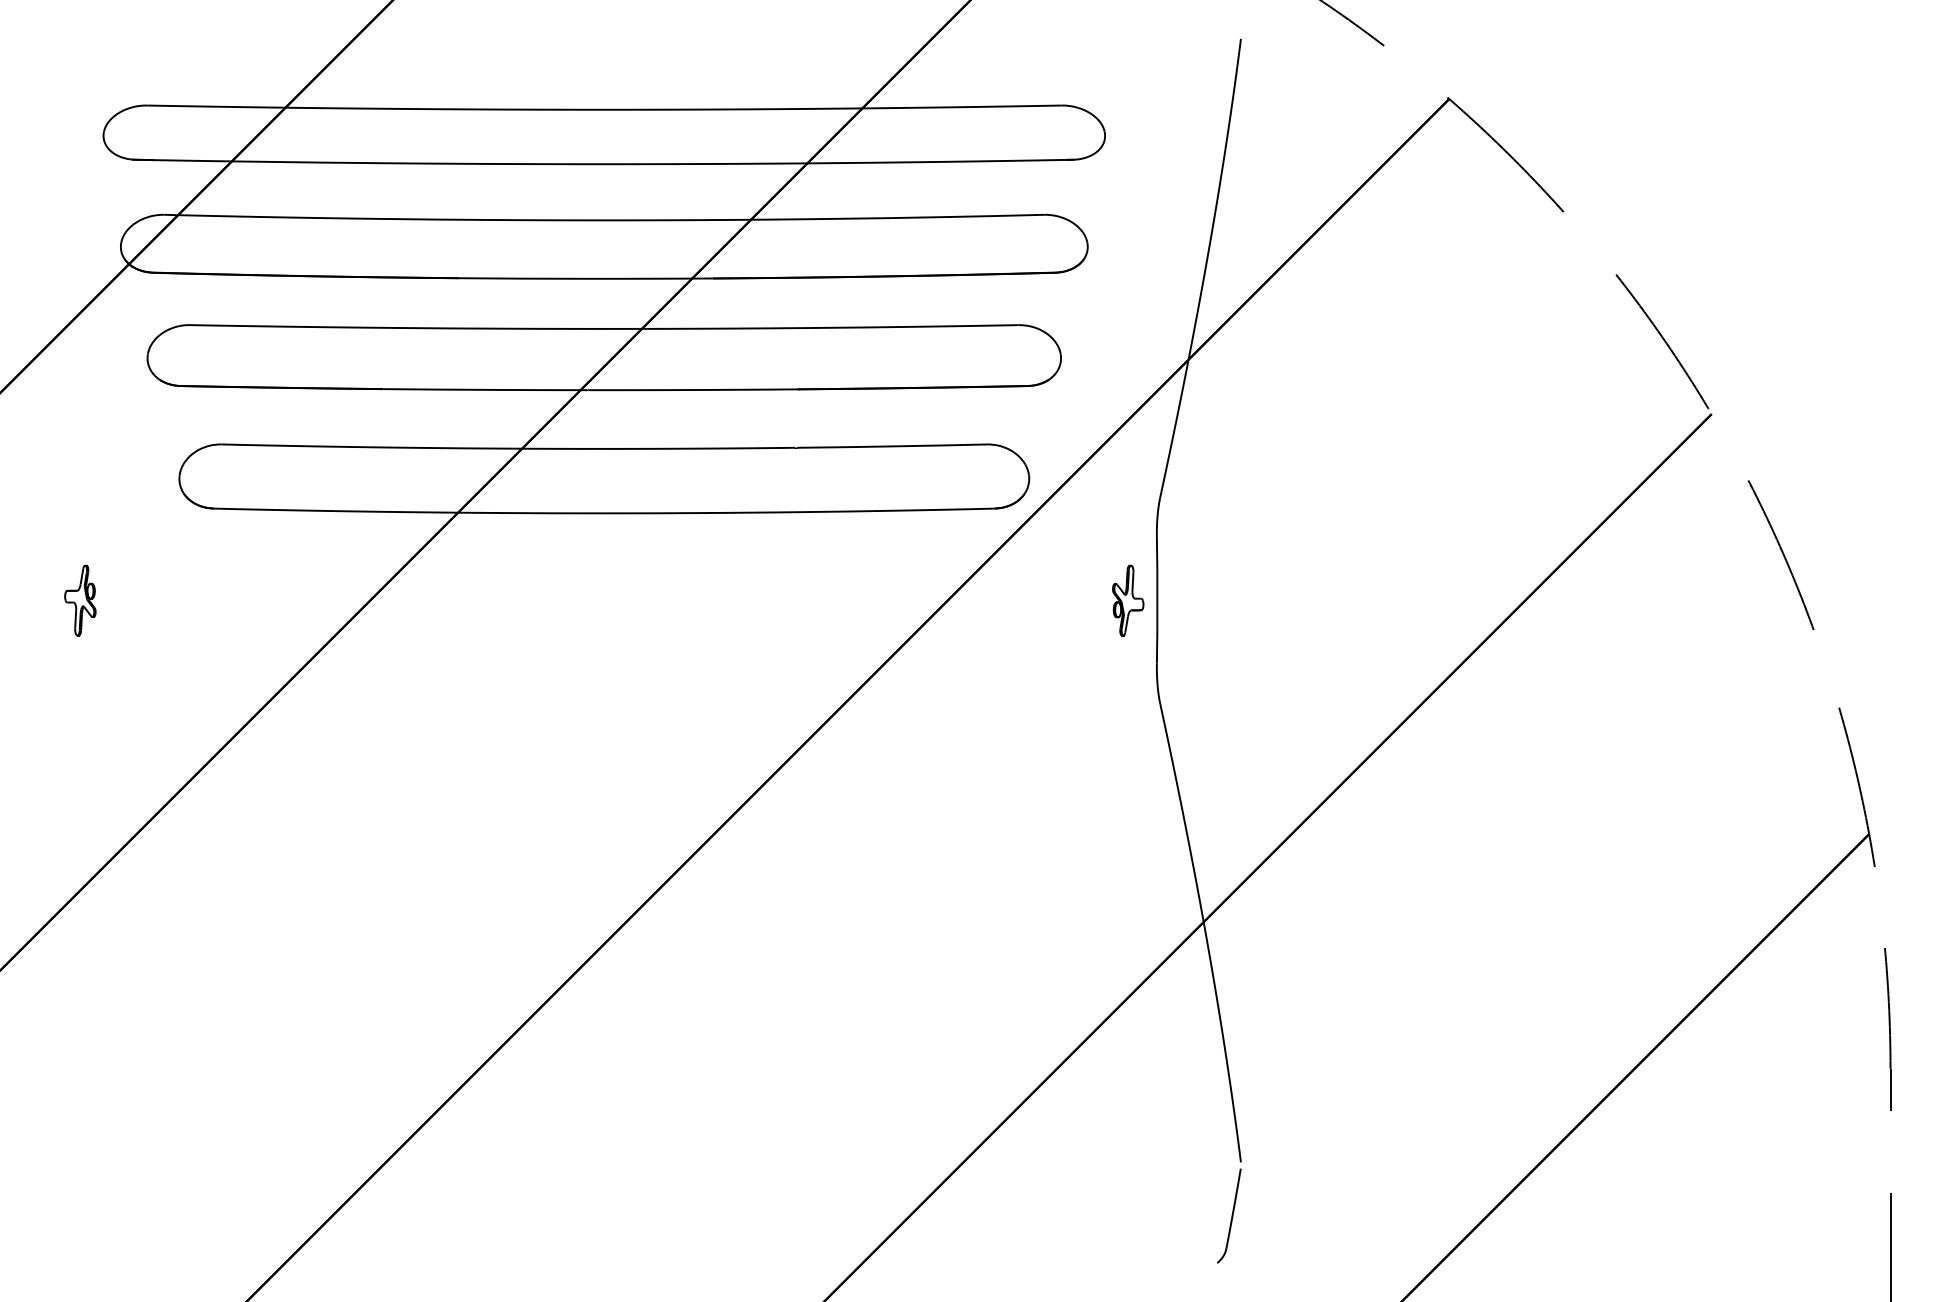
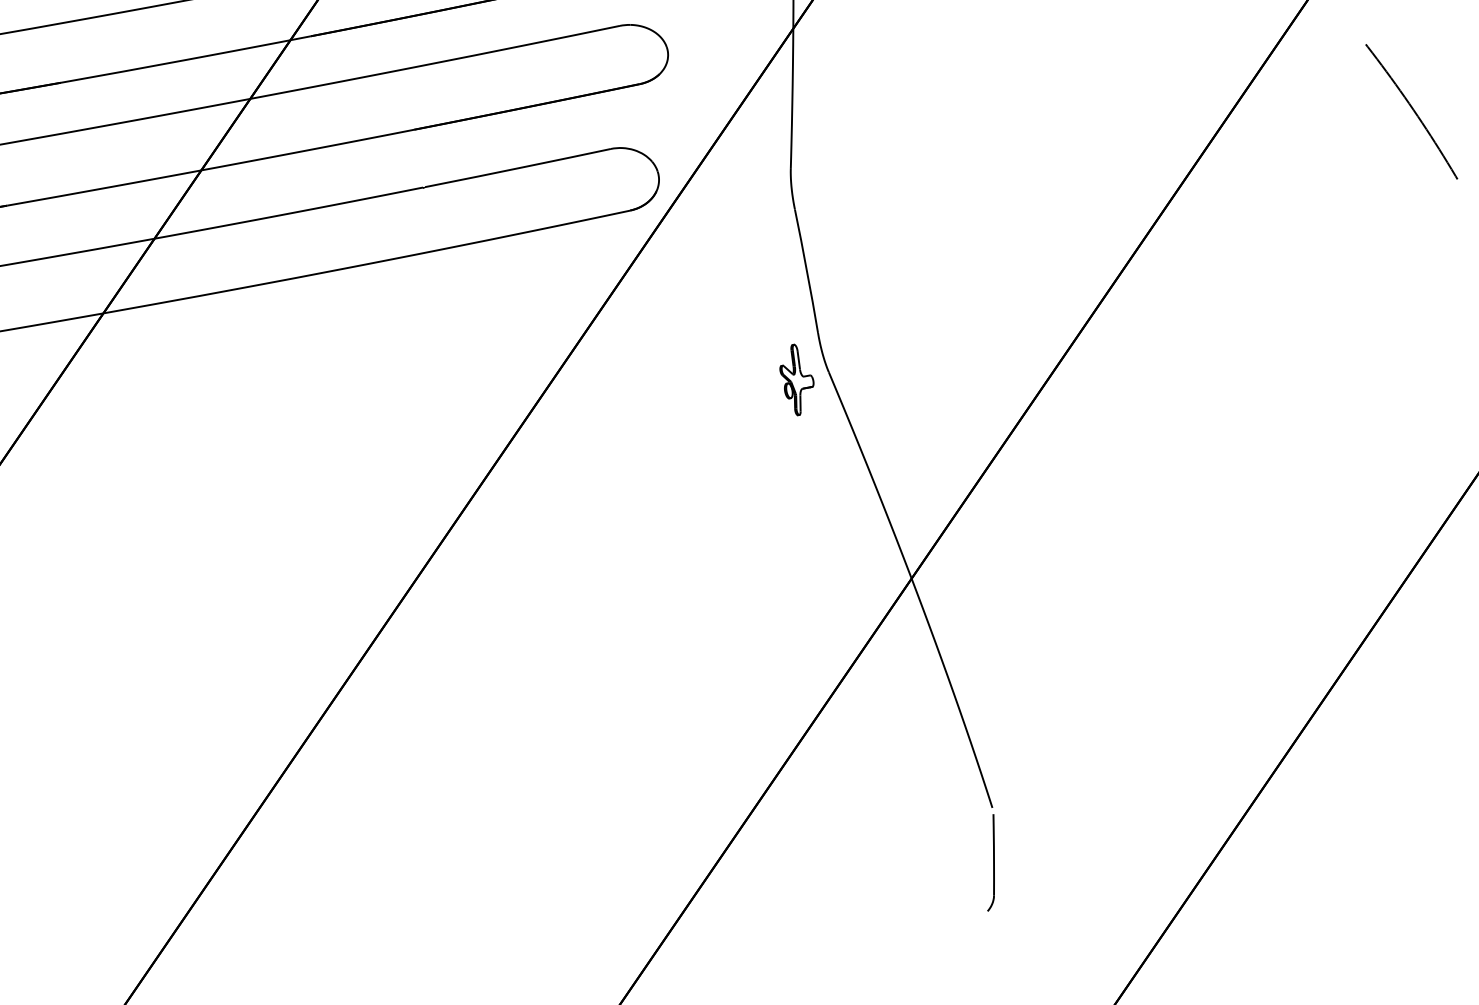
part: (1128, 600) -> (797, 379), moved

